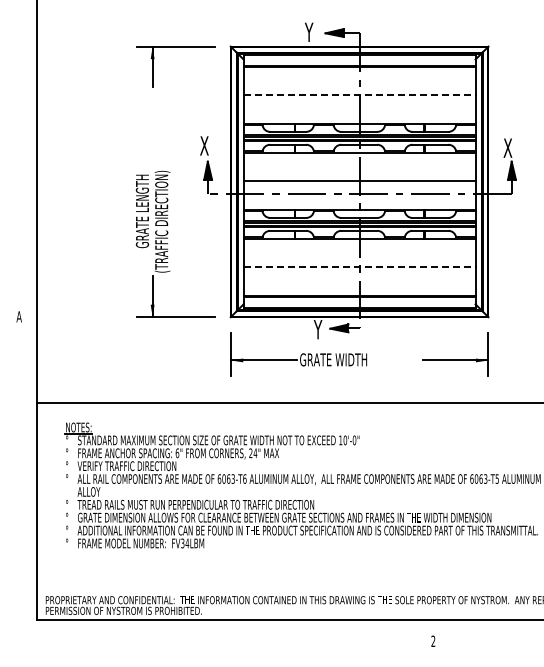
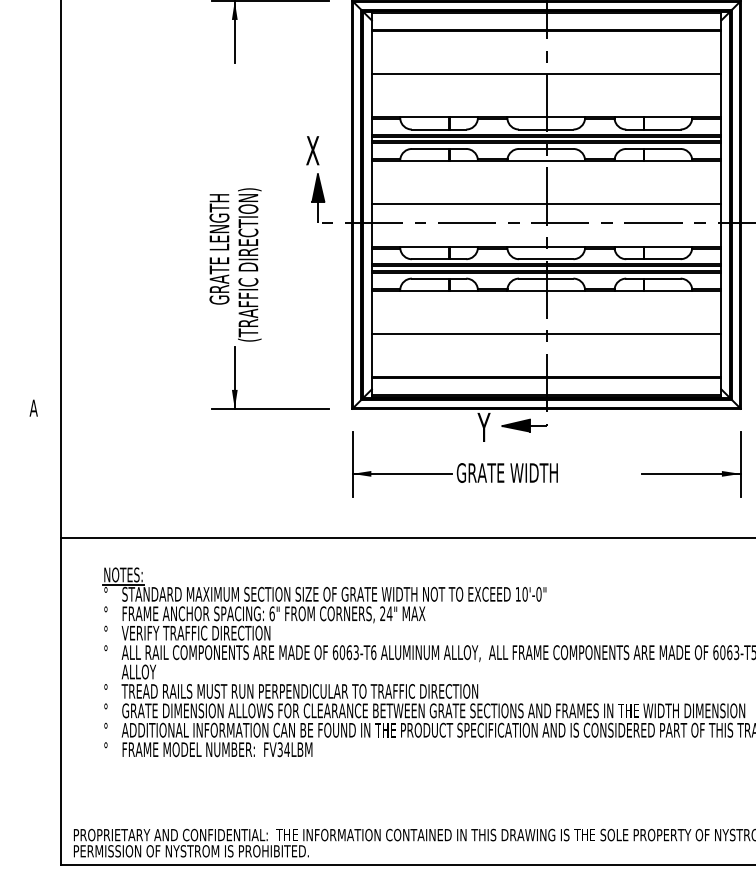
line: (359, 95) -> (546, 74), dashed -> solid
line: (359, 267) -> (546, 333), dashed -> solid

